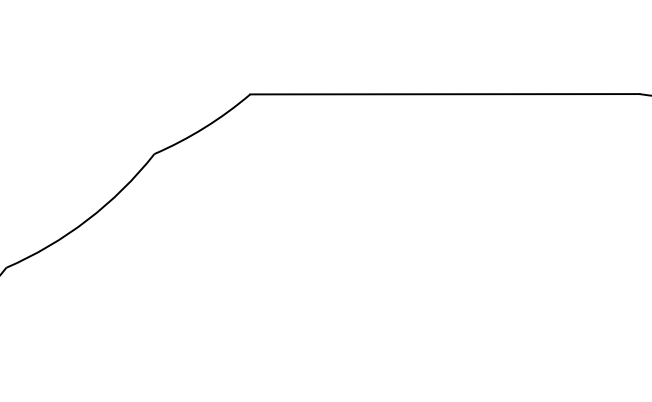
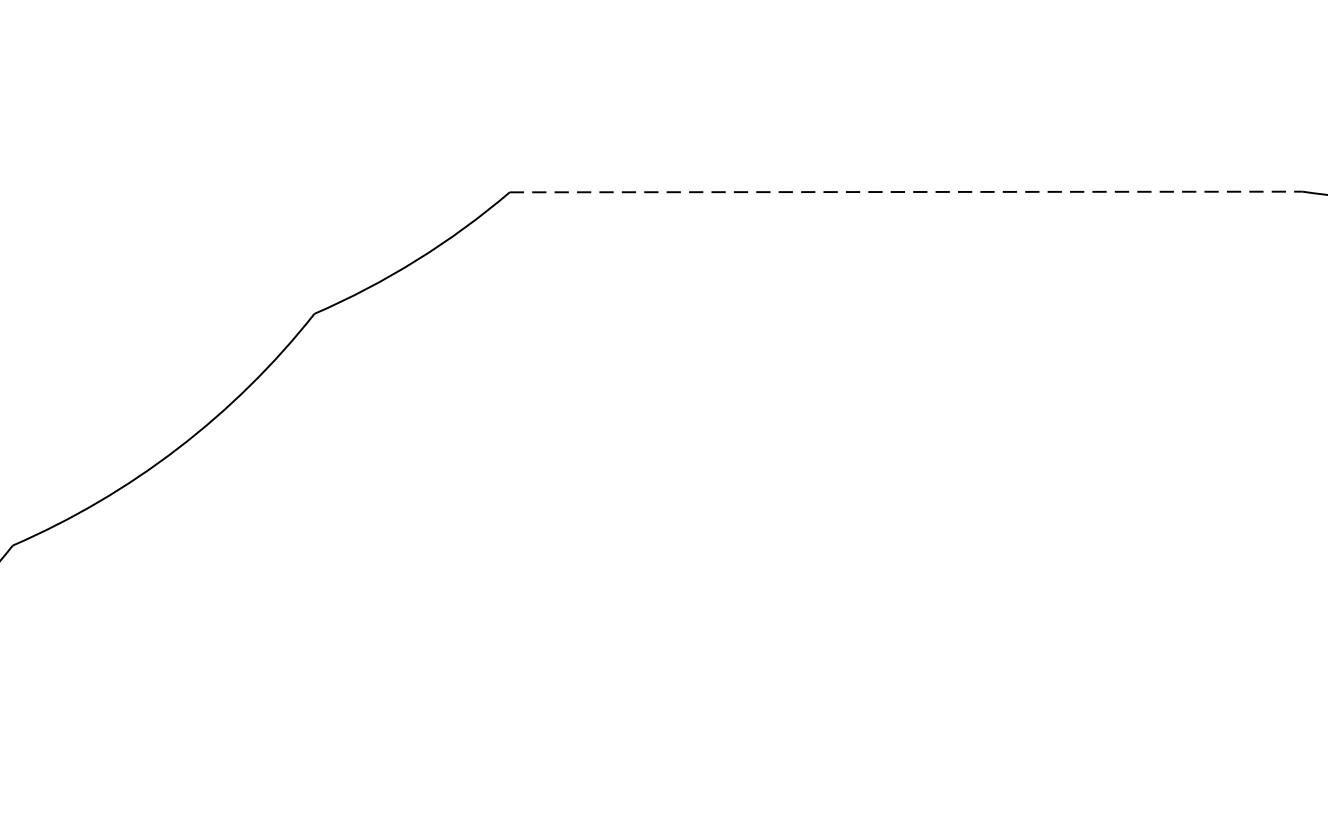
line: (444, 94) -> (905, 192), solid -> dashed

